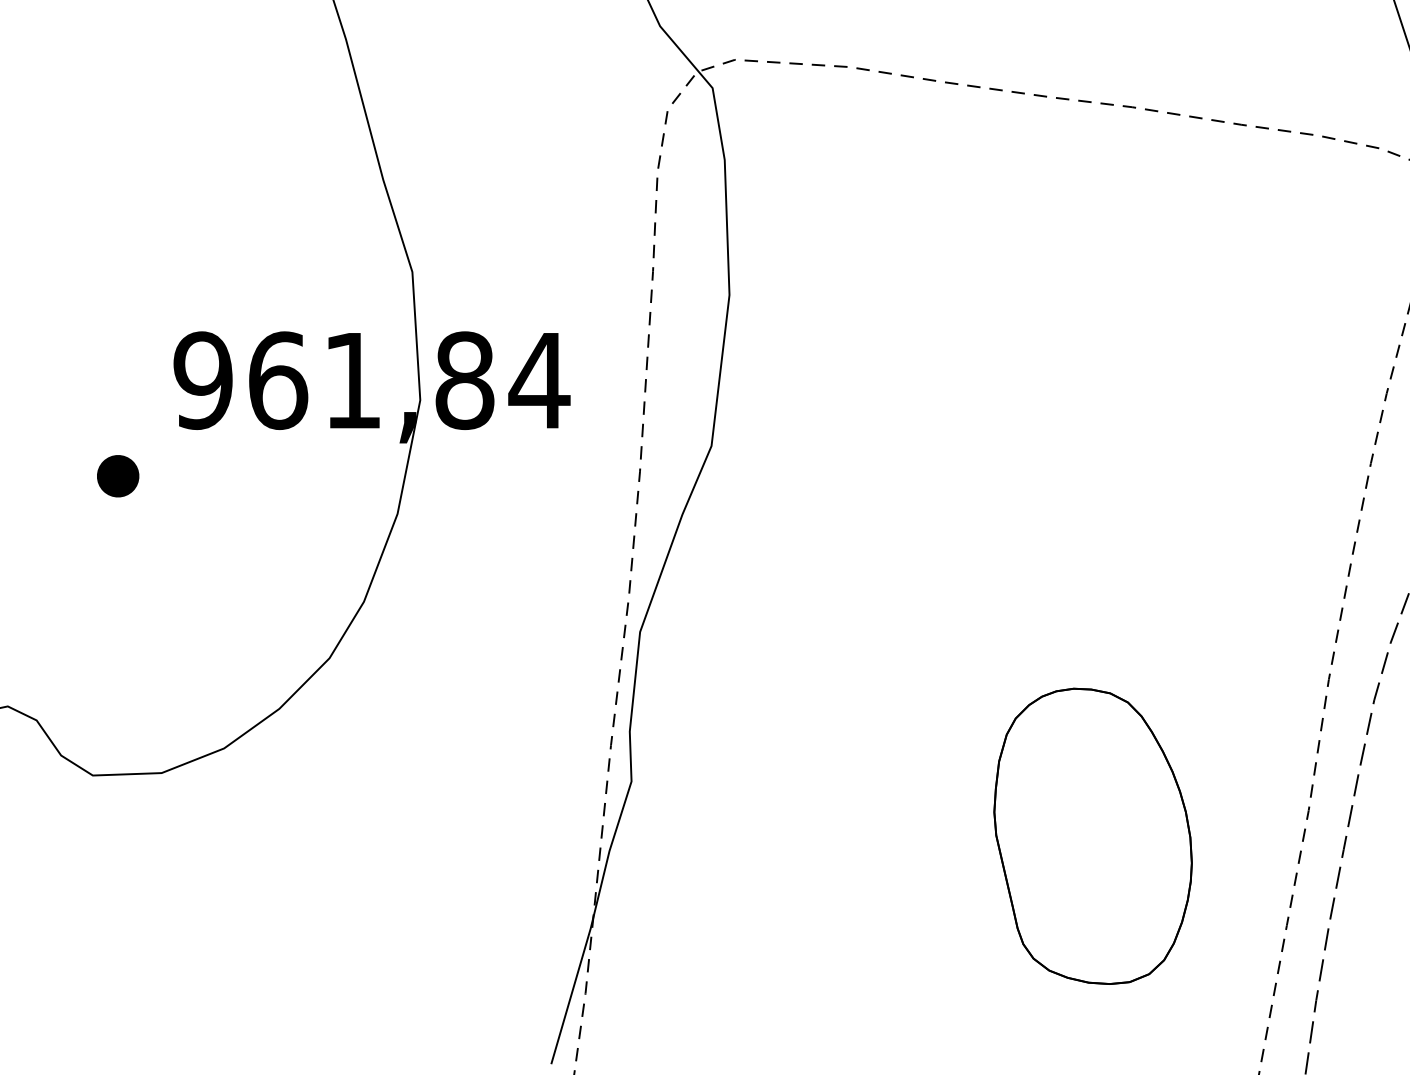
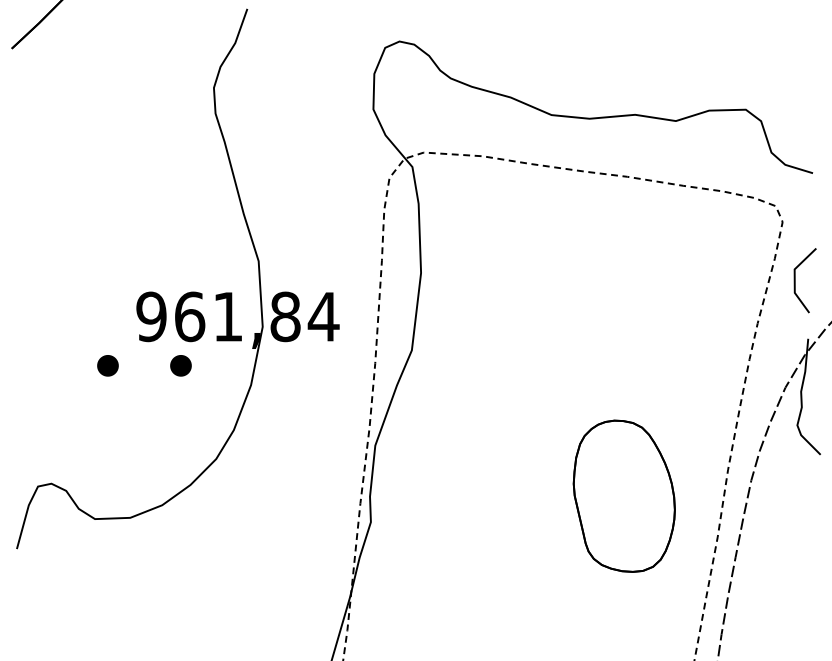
part: (259, 475) -> (180, 365), added
part: (1091, 834) -> (623, 495), moved

